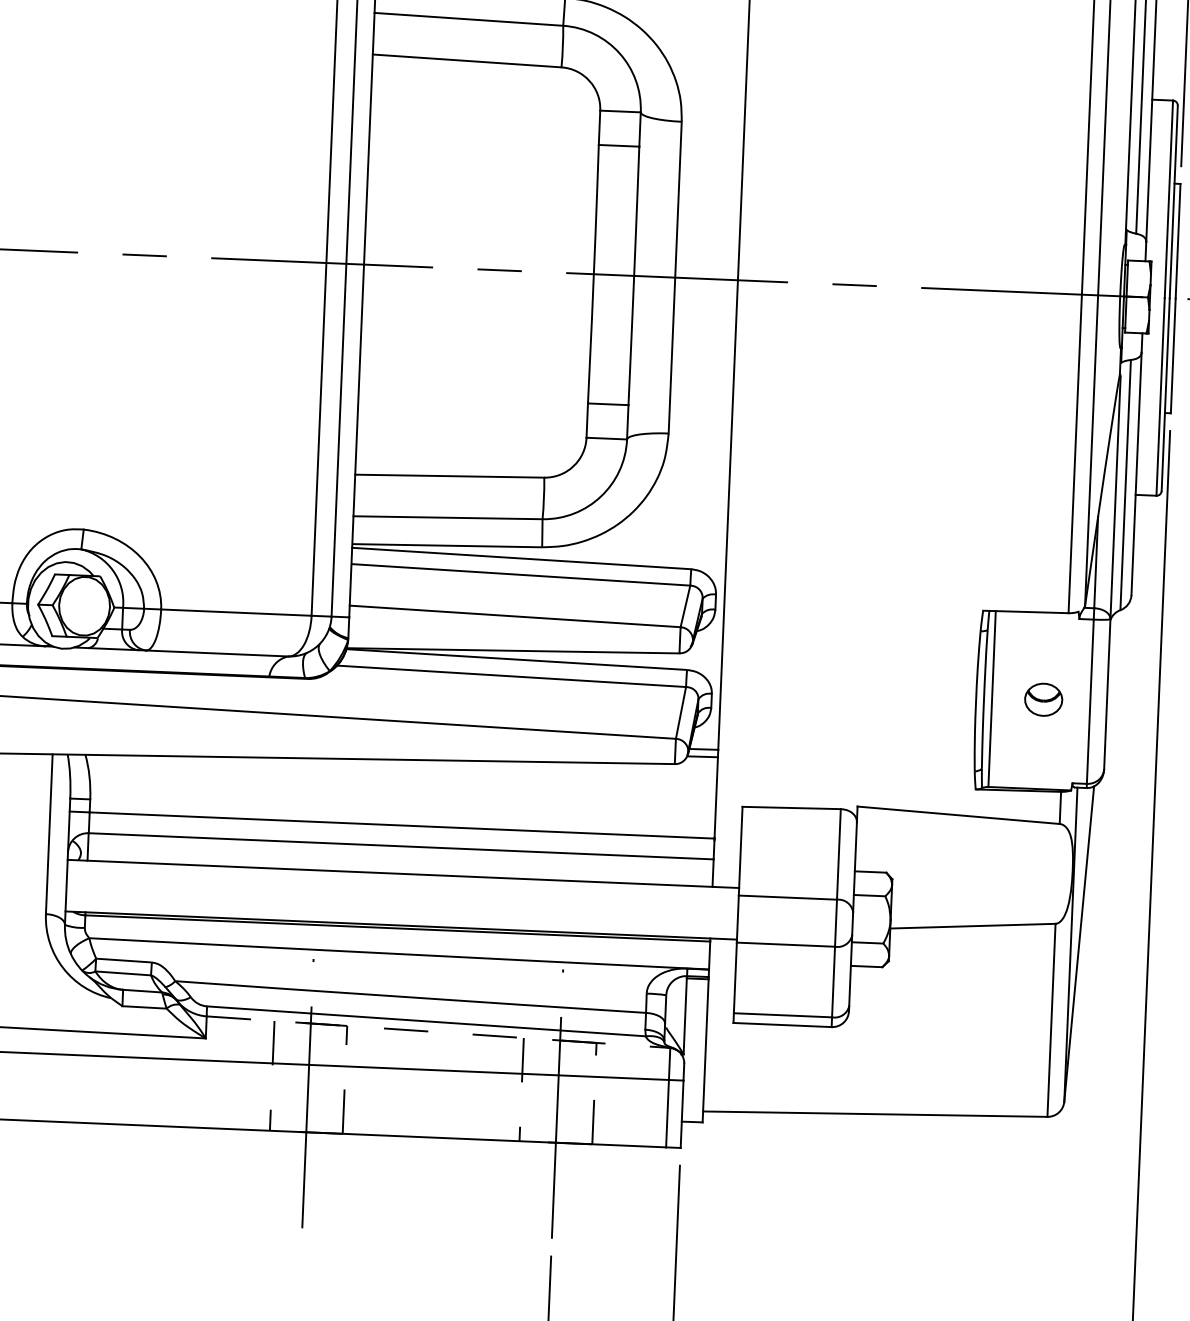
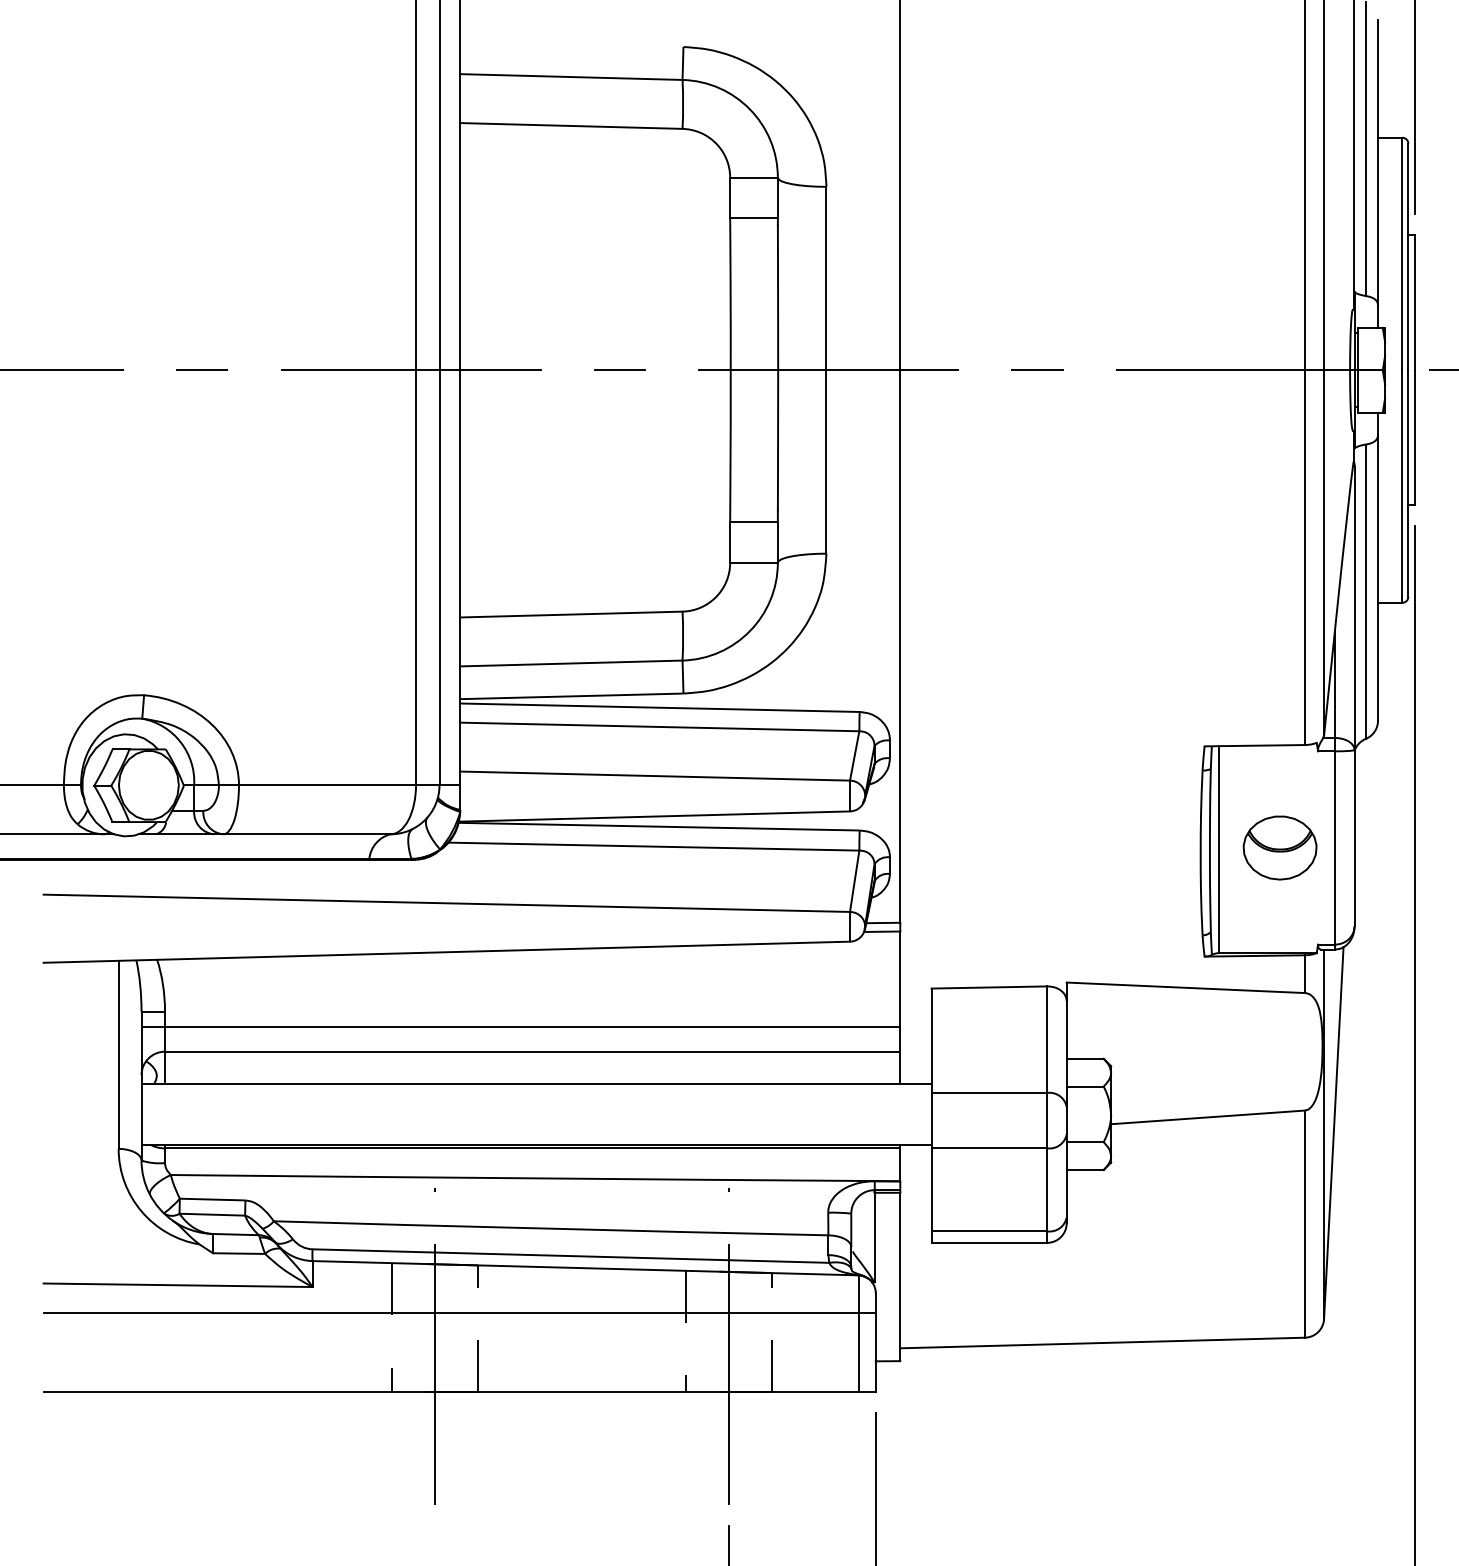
part: (1043, 699) -> (1279, 847), size x1.67
line: (438, 1032) -> (585, 1268), dashed -> solid

